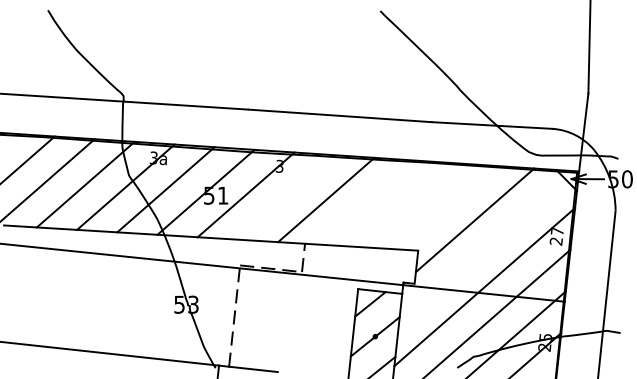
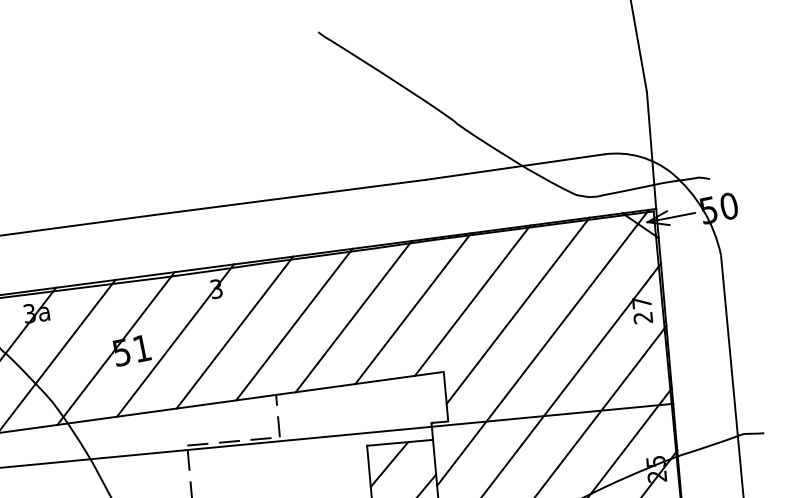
line: (285, 197) -> (233, 332), added
line: (366, 202) -> (353, 316), added
line: (406, 205) -> (413, 309), added
line: (446, 207) -> (472, 300), added
line: (486, 247) -> (542, 347), added

